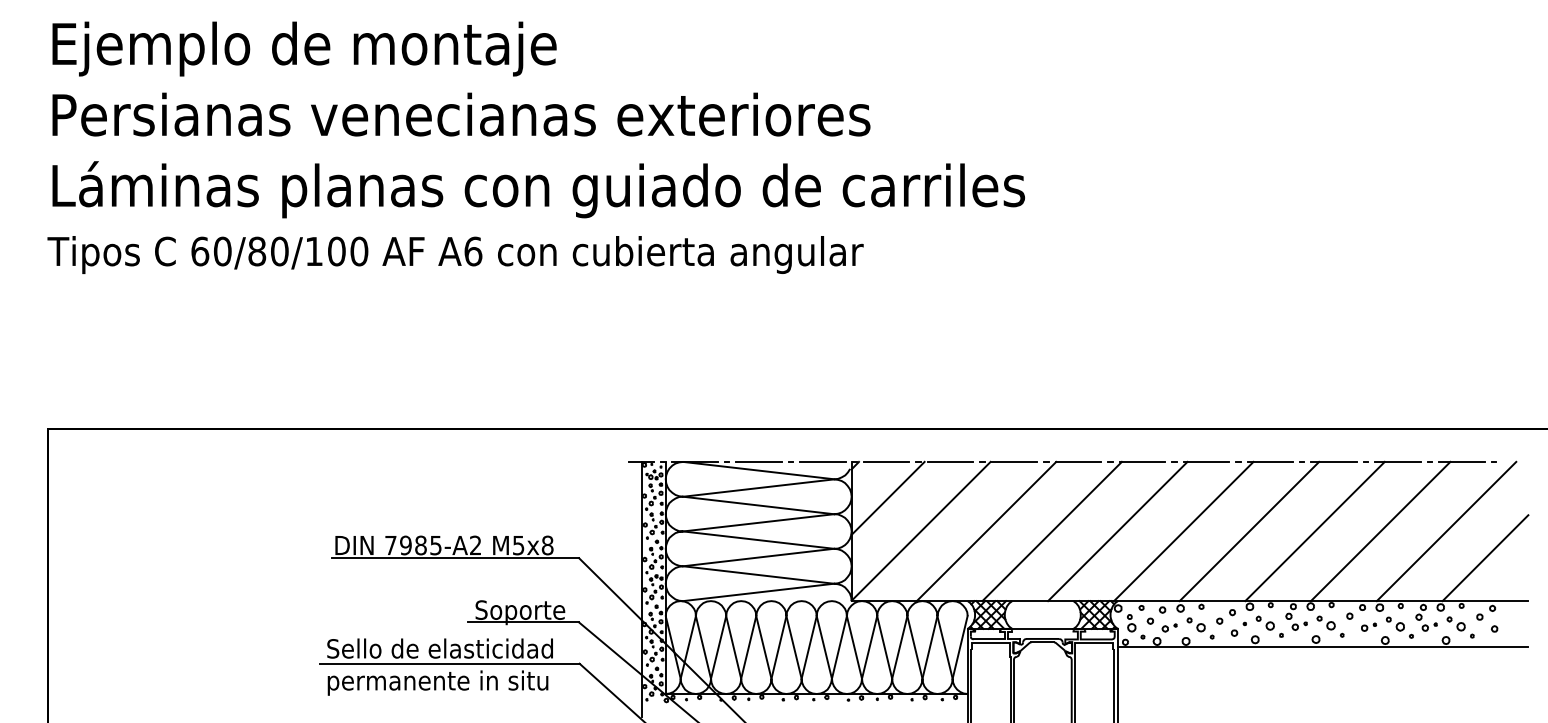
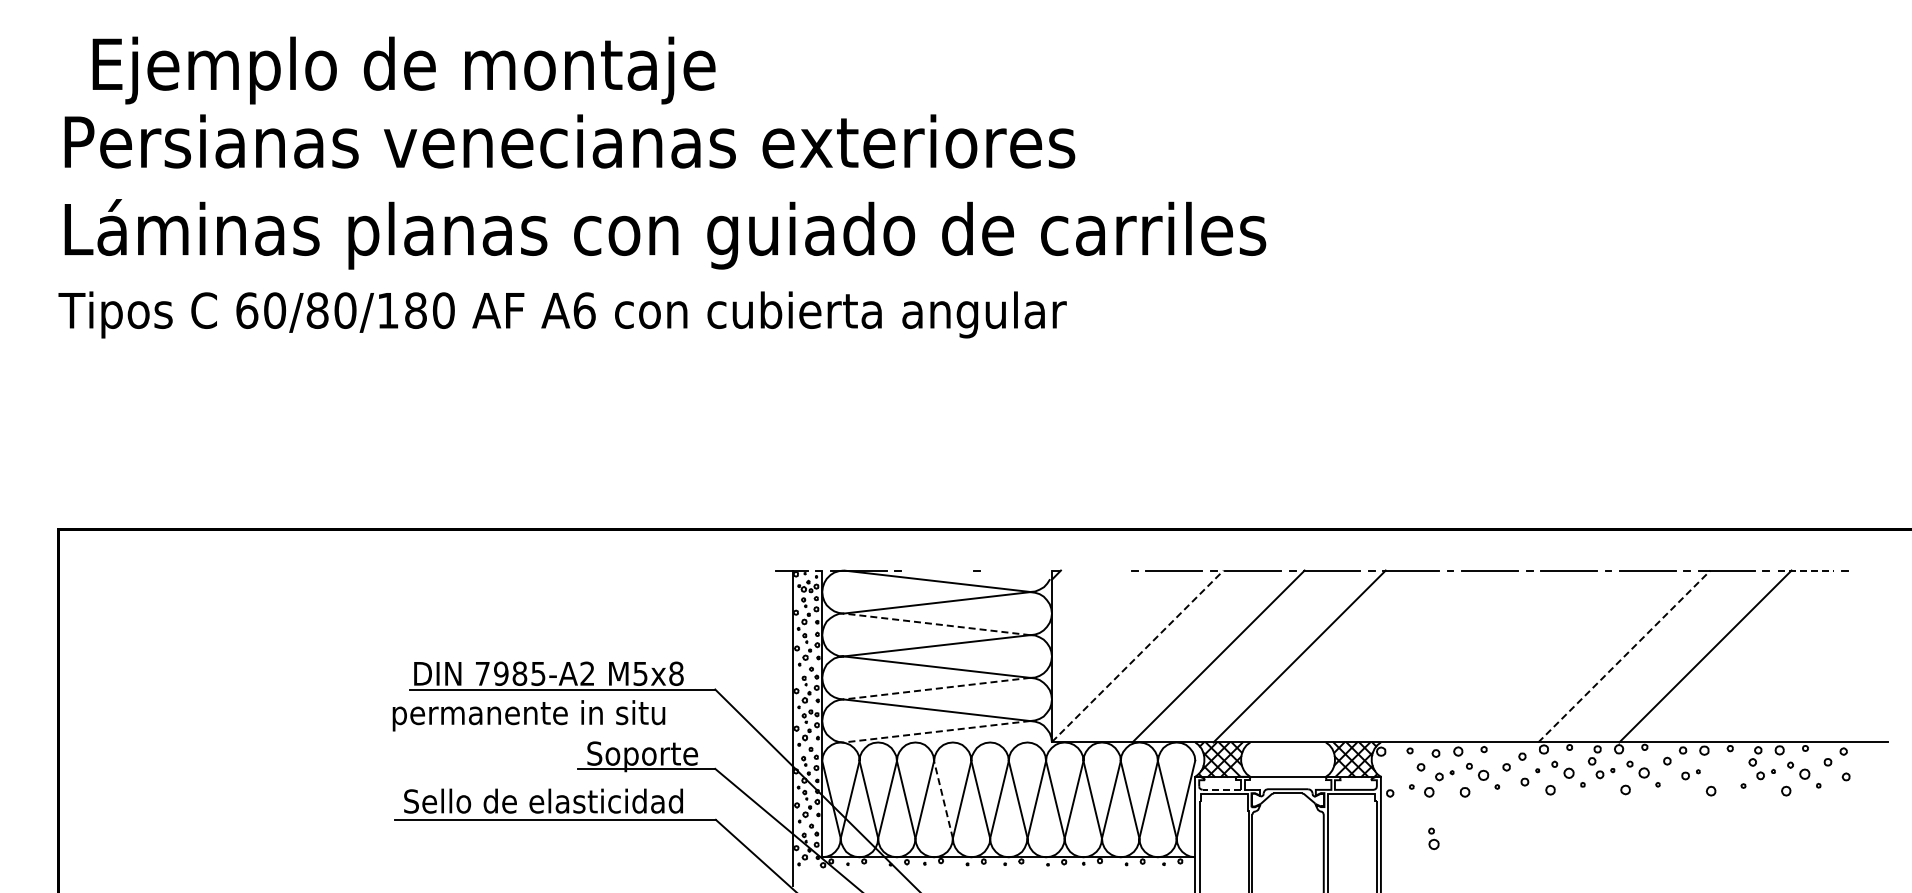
text: (304, 49) -> (403, 70), moved
text: (336, 251) -> (415, 310), 60/80/100 -> 60/80/180
line: (759, 461) -> (937, 570), removed
line: (822, 461) -> (1016, 570), removed
line: (886, 461) -> (1095, 570), removed
line: (1462, 461) -> (1806, 570), solid -> dashed
line: (887, 498) -> (1096, 615), removed
line: (759, 505) -> (937, 624), solid -> dashed
line: (921, 530) -> (1138, 655), solid -> dashed
line: (1117, 531) -> (1380, 656), removed
line: (1184, 531) -> (1462, 656), removed
line: (1249, 531) -> (1543, 656), removed
line: (1315, 531) -> (1624, 656), solid -> dashed
line: (1446, 531) -> (1786, 656), removed
line: (759, 557) -> (937, 688), solid -> dashed
line: (1485, 558) -> (1834, 689), removed
line: (759, 592) -> (937, 731), solid -> dashed
part: (1131, 622) -> (1433, 838), moved
part: (1395, 624) -> (1723, 771), removed
line: (988, 639) -> (1221, 789), solid -> dashed
line: (763, 647) -> (943, 799), solid -> dashed
line: (1322, 647) -> (1633, 799), removed
text: (437, 682) -> (528, 715), moved

